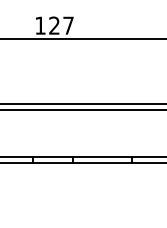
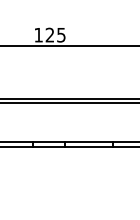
text: (68, 26) -> (61, 35), 127 -> 125

